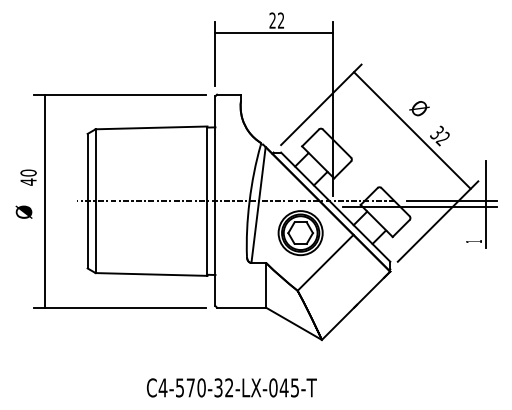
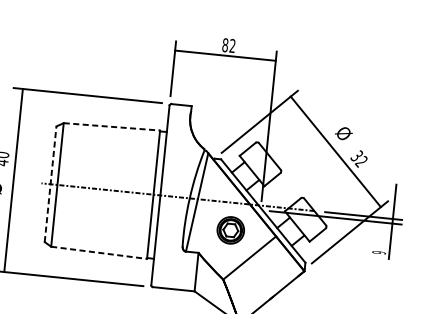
text: (272, 20) -> (225, 45), 22 -> 82
line: (151, 127) -> (111, 126), solid -> dashed
line: (87, 200) -> (50, 183), solid -> dashed
part: (300, 233) -> (230, 230), size x0.7
text: (473, 241) -> (378, 252), 1 -> 9
line: (151, 274) -> (99, 252), solid -> dashed

